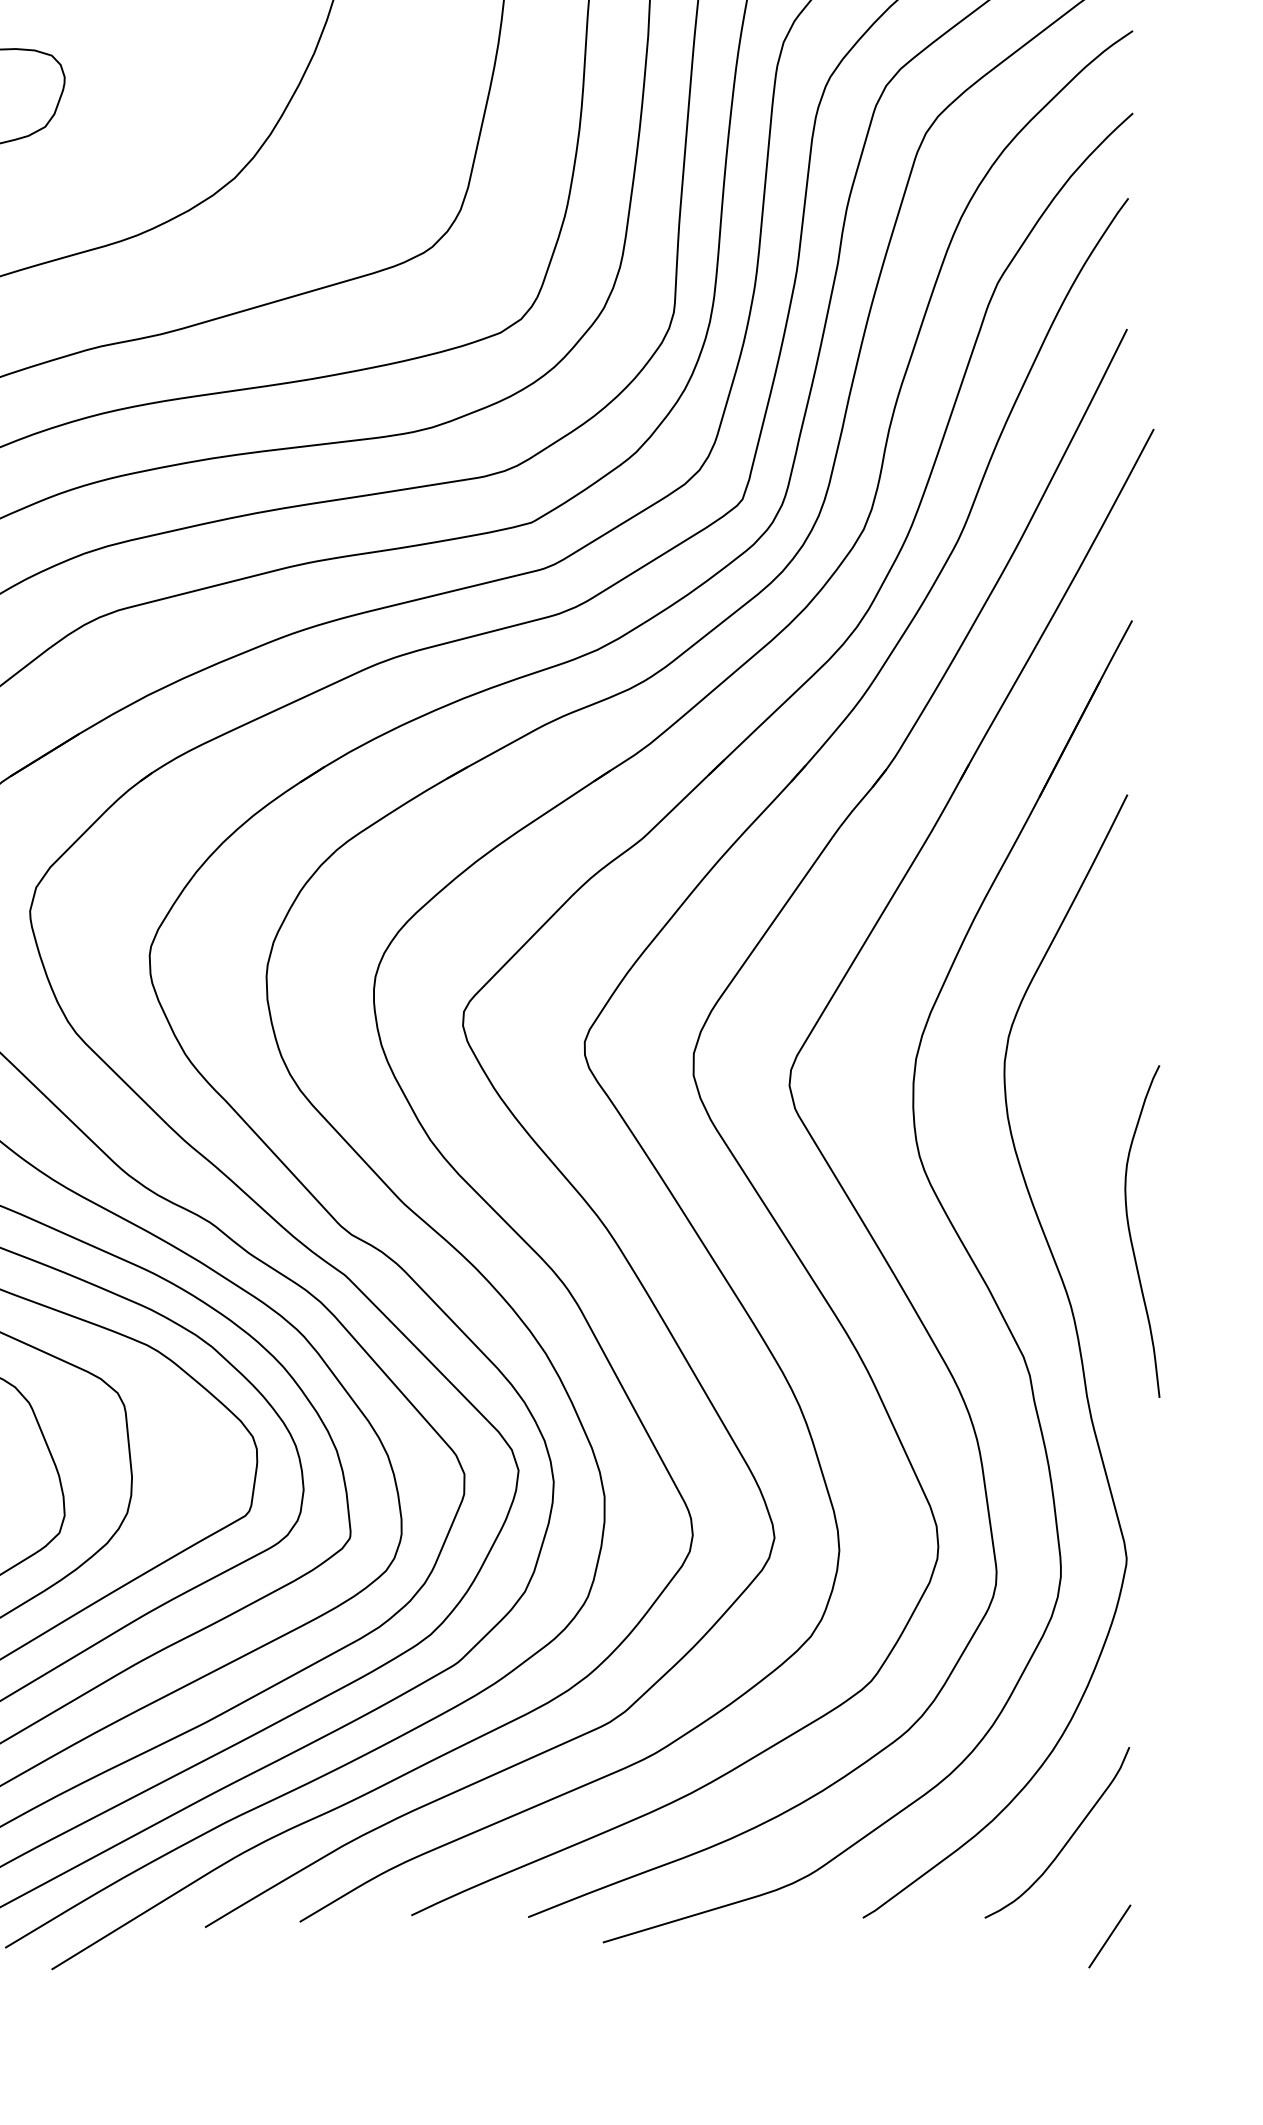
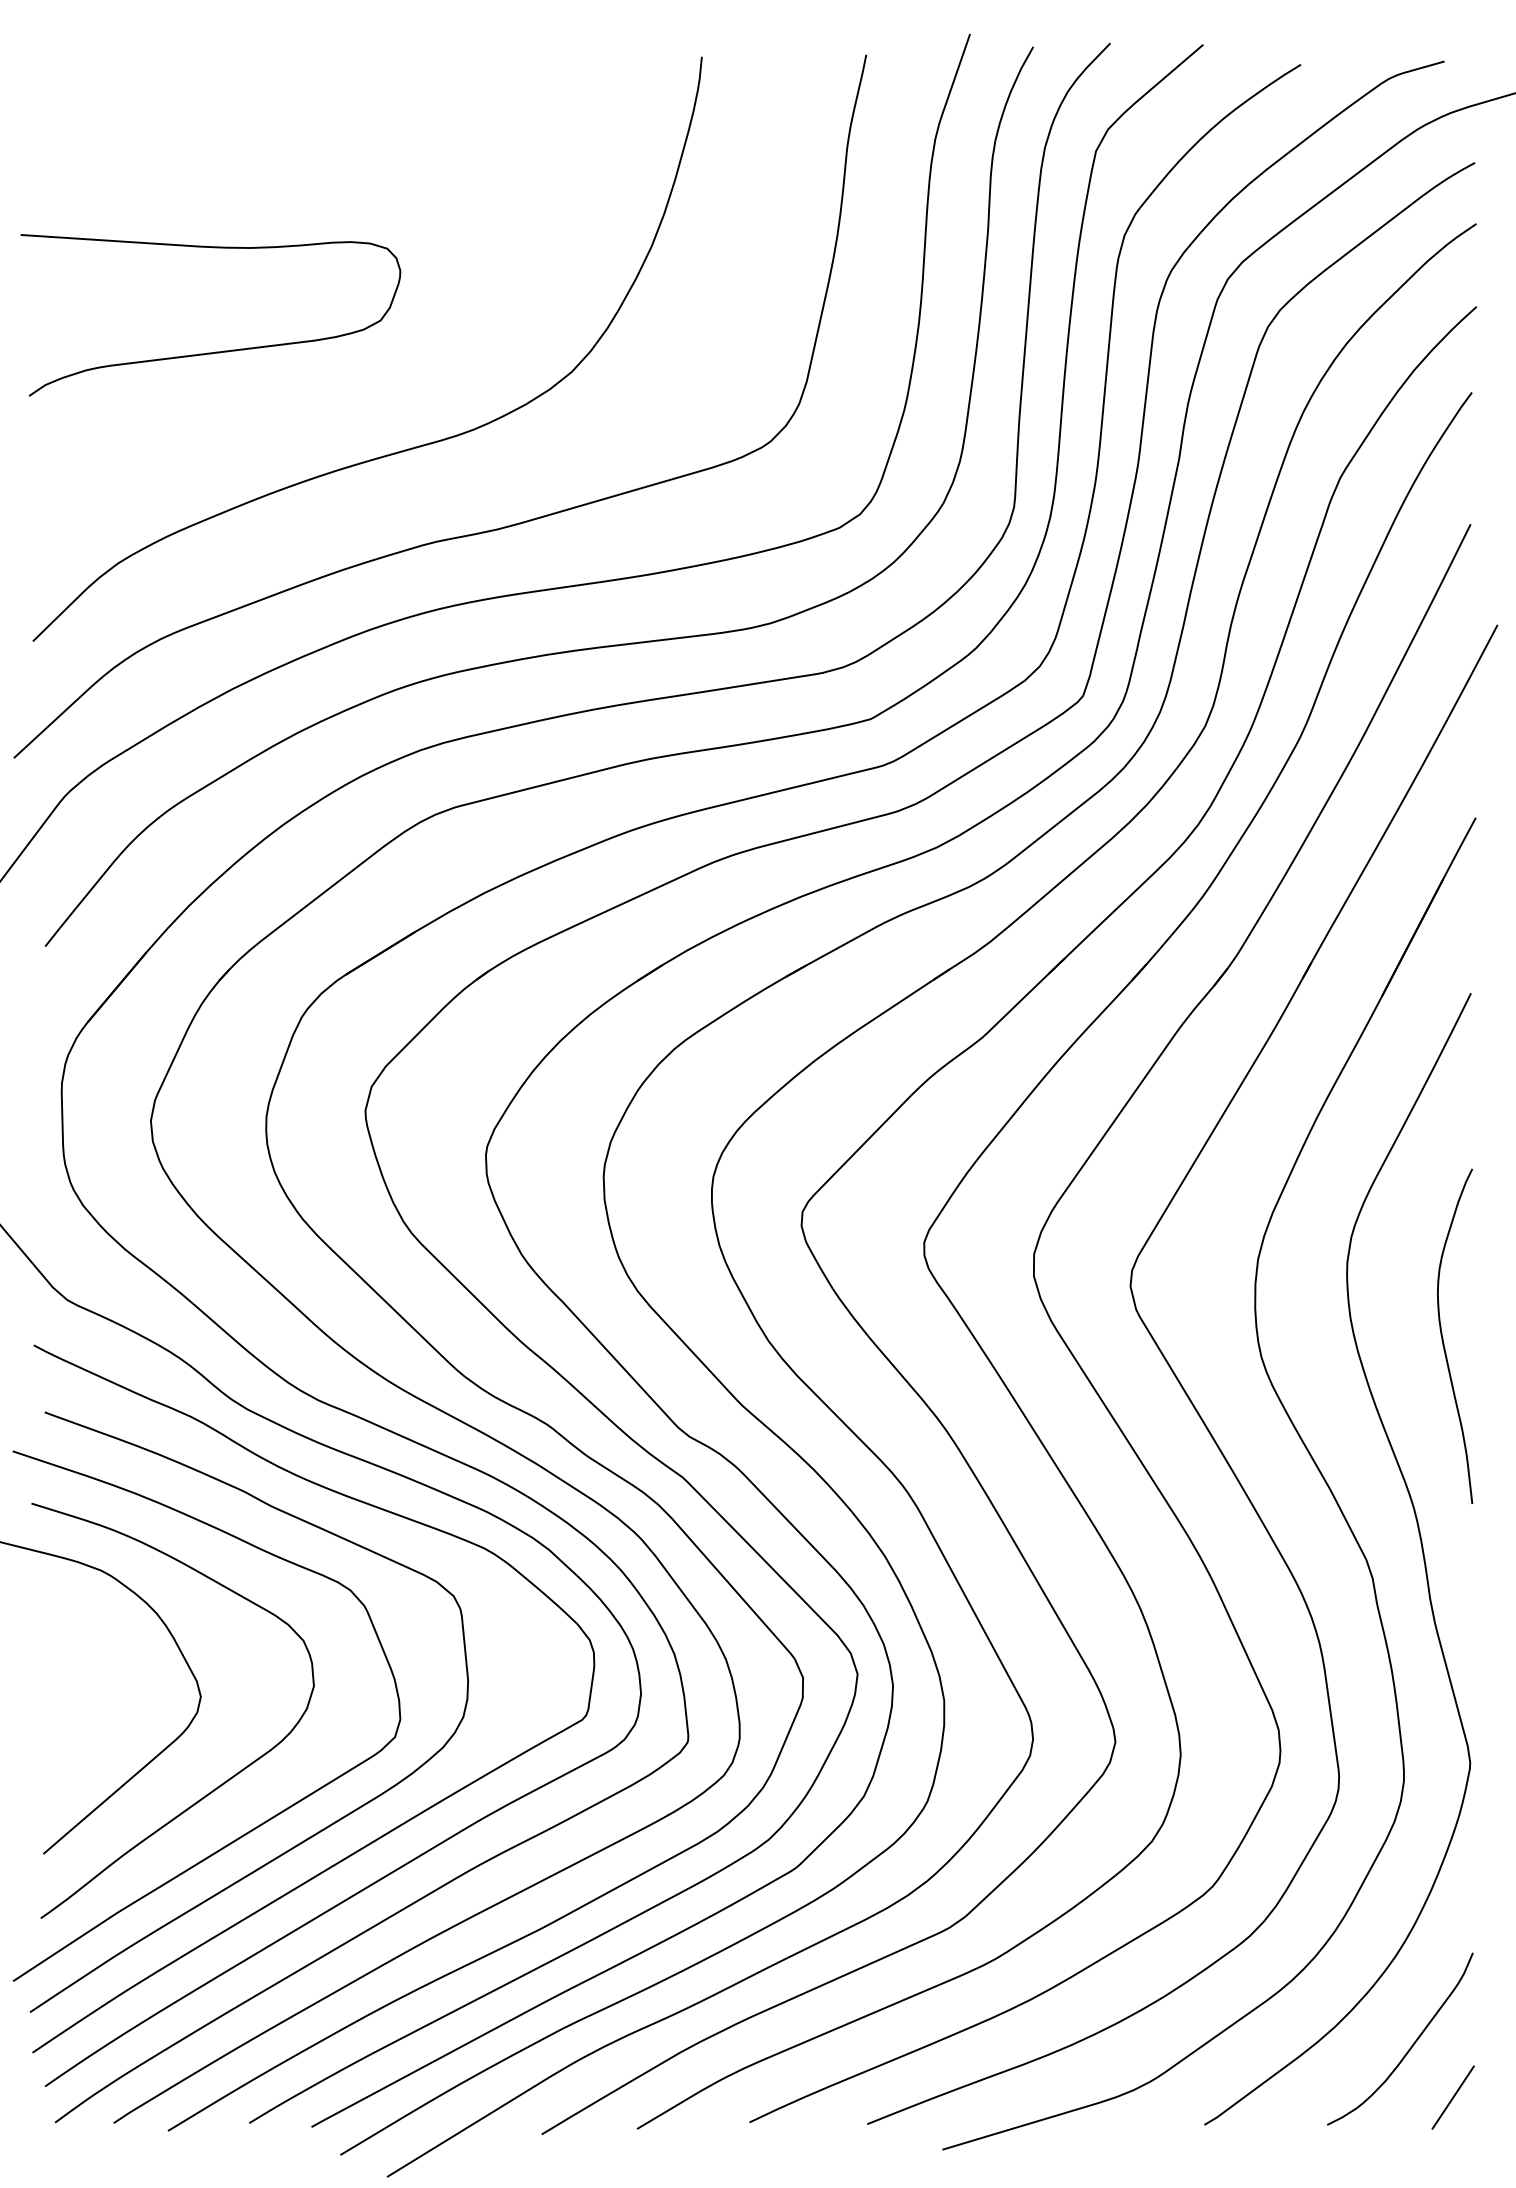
curve: (1130, 1232) -> (1443, 1337), moved
line: (1109, 1936) -> (1452, 2097), moved

